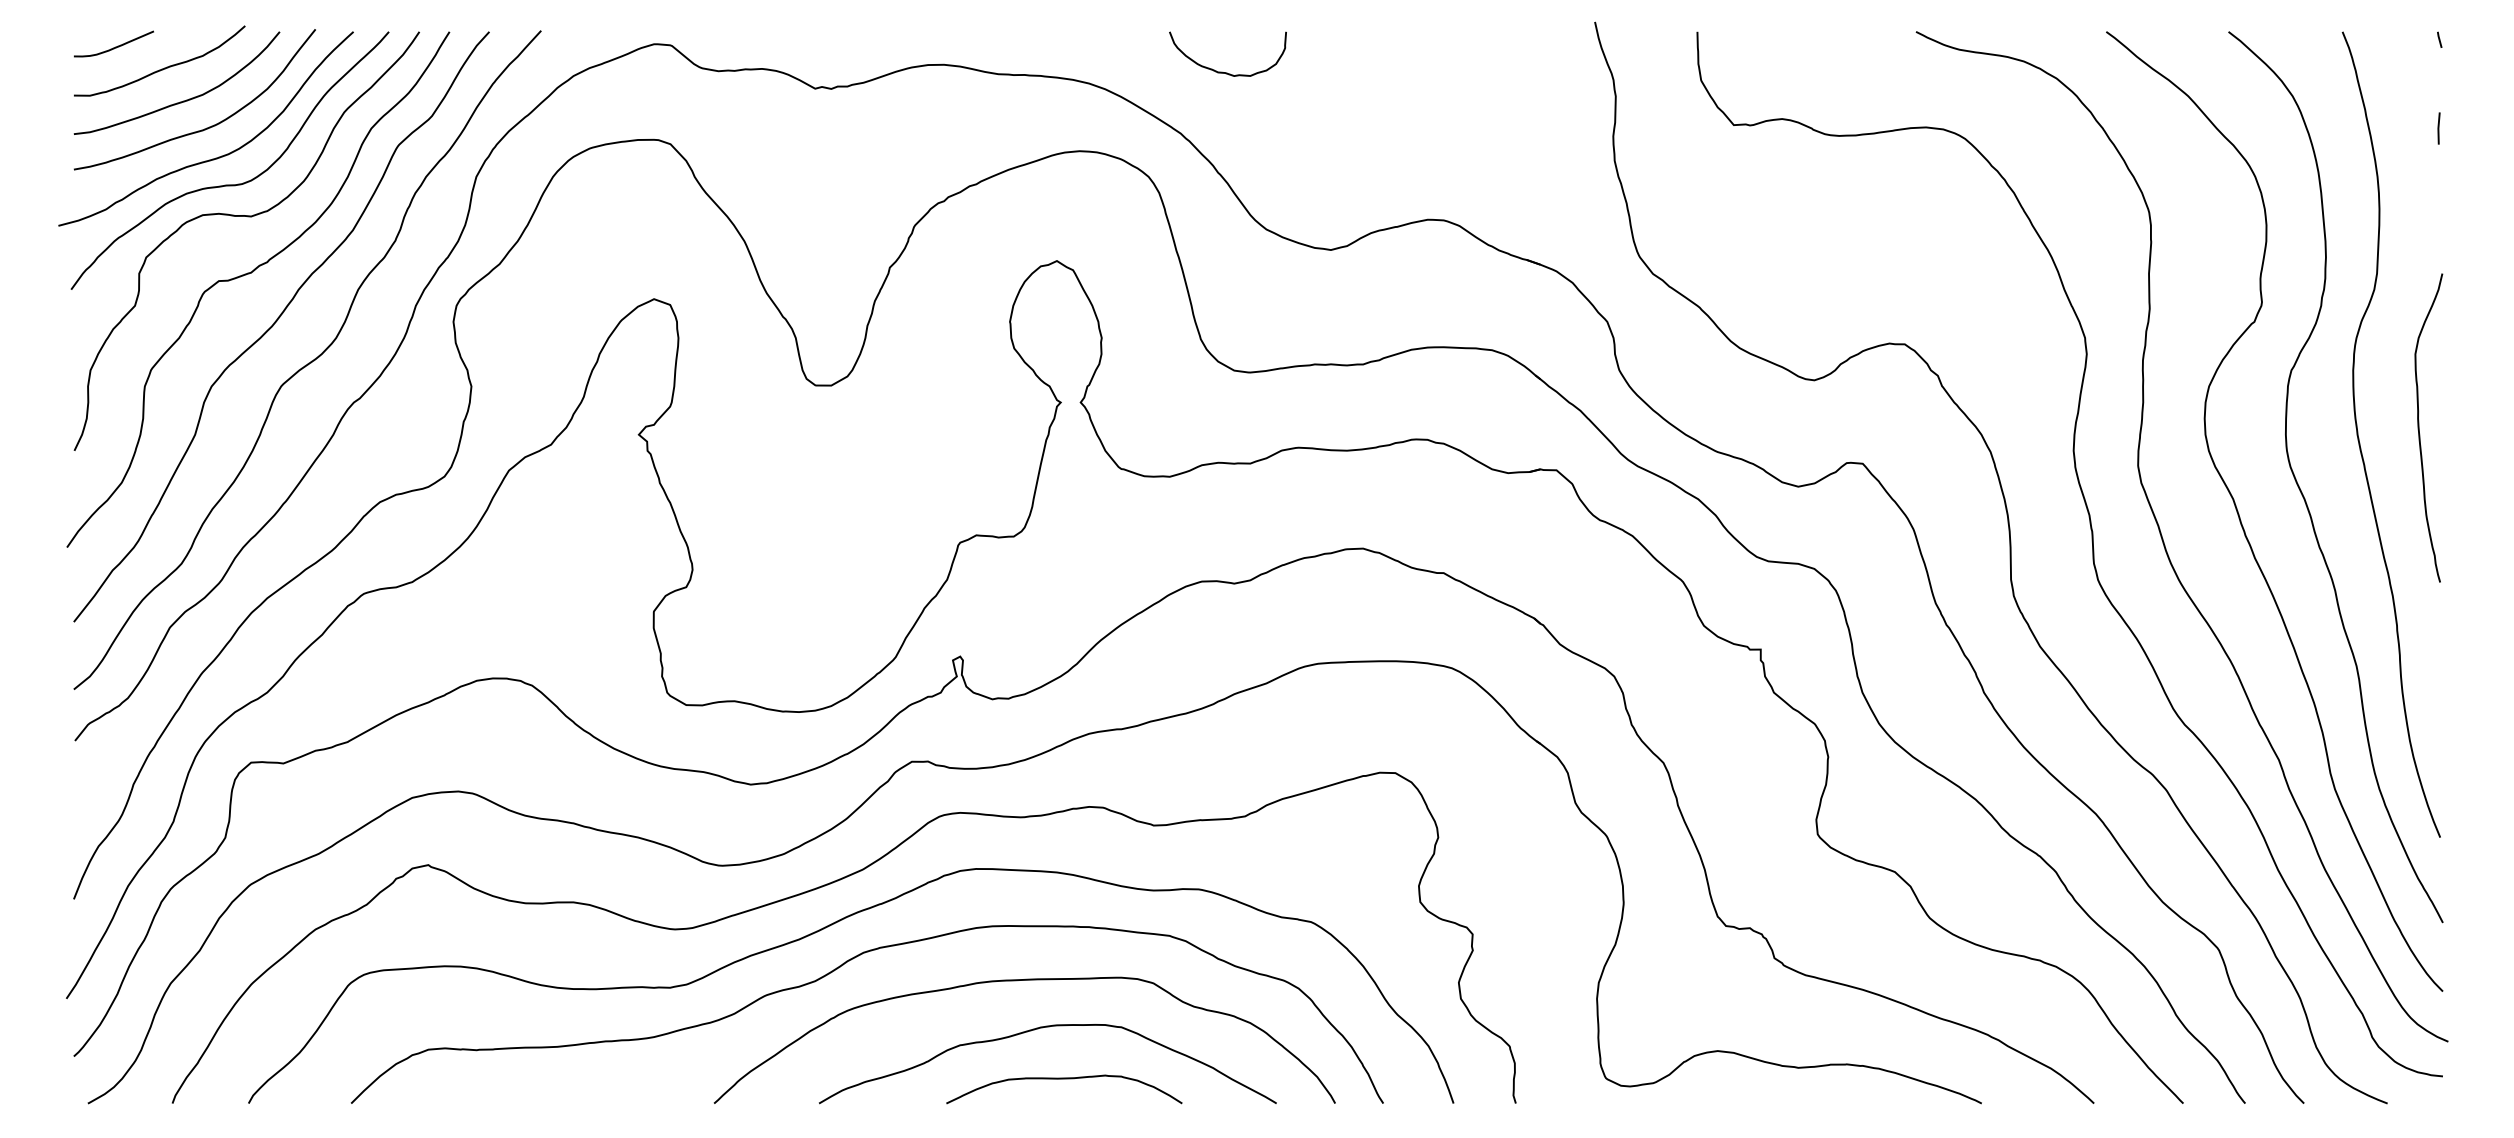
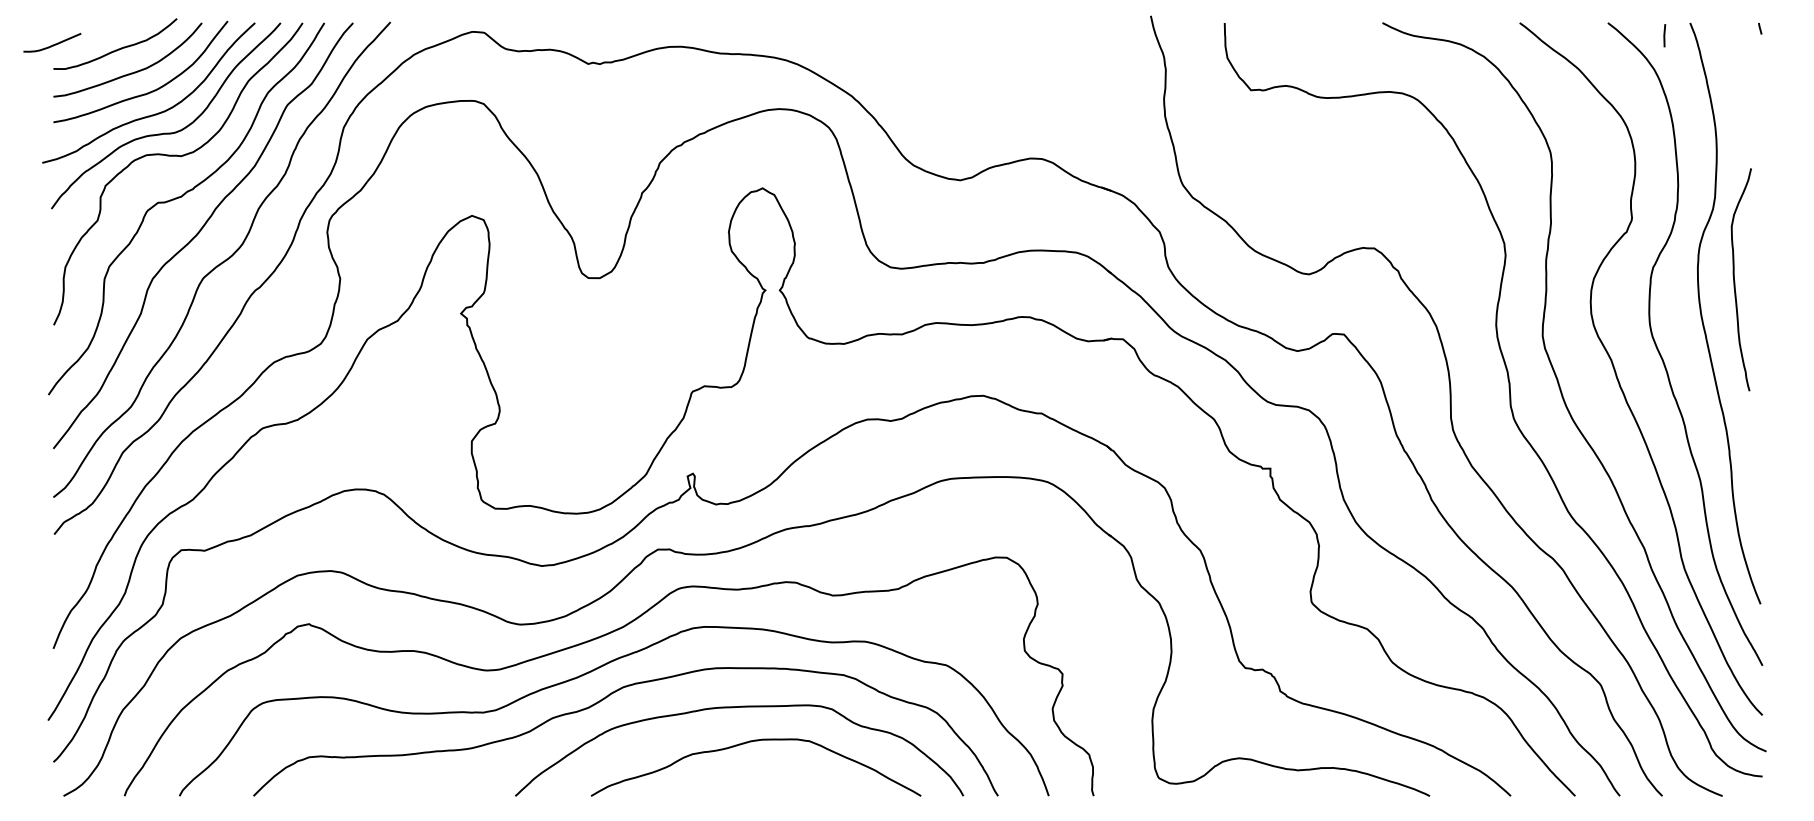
curve: (114, 46) -> (52, 44), moved
curve: (1225, 71) -> (884, 51), removed
line: (2438, 128) -> (1664, 35), moved
curve: (2420, 430) -> (1735, 281), moved
curve: (1059, 1080) -> (764, 779), removed

